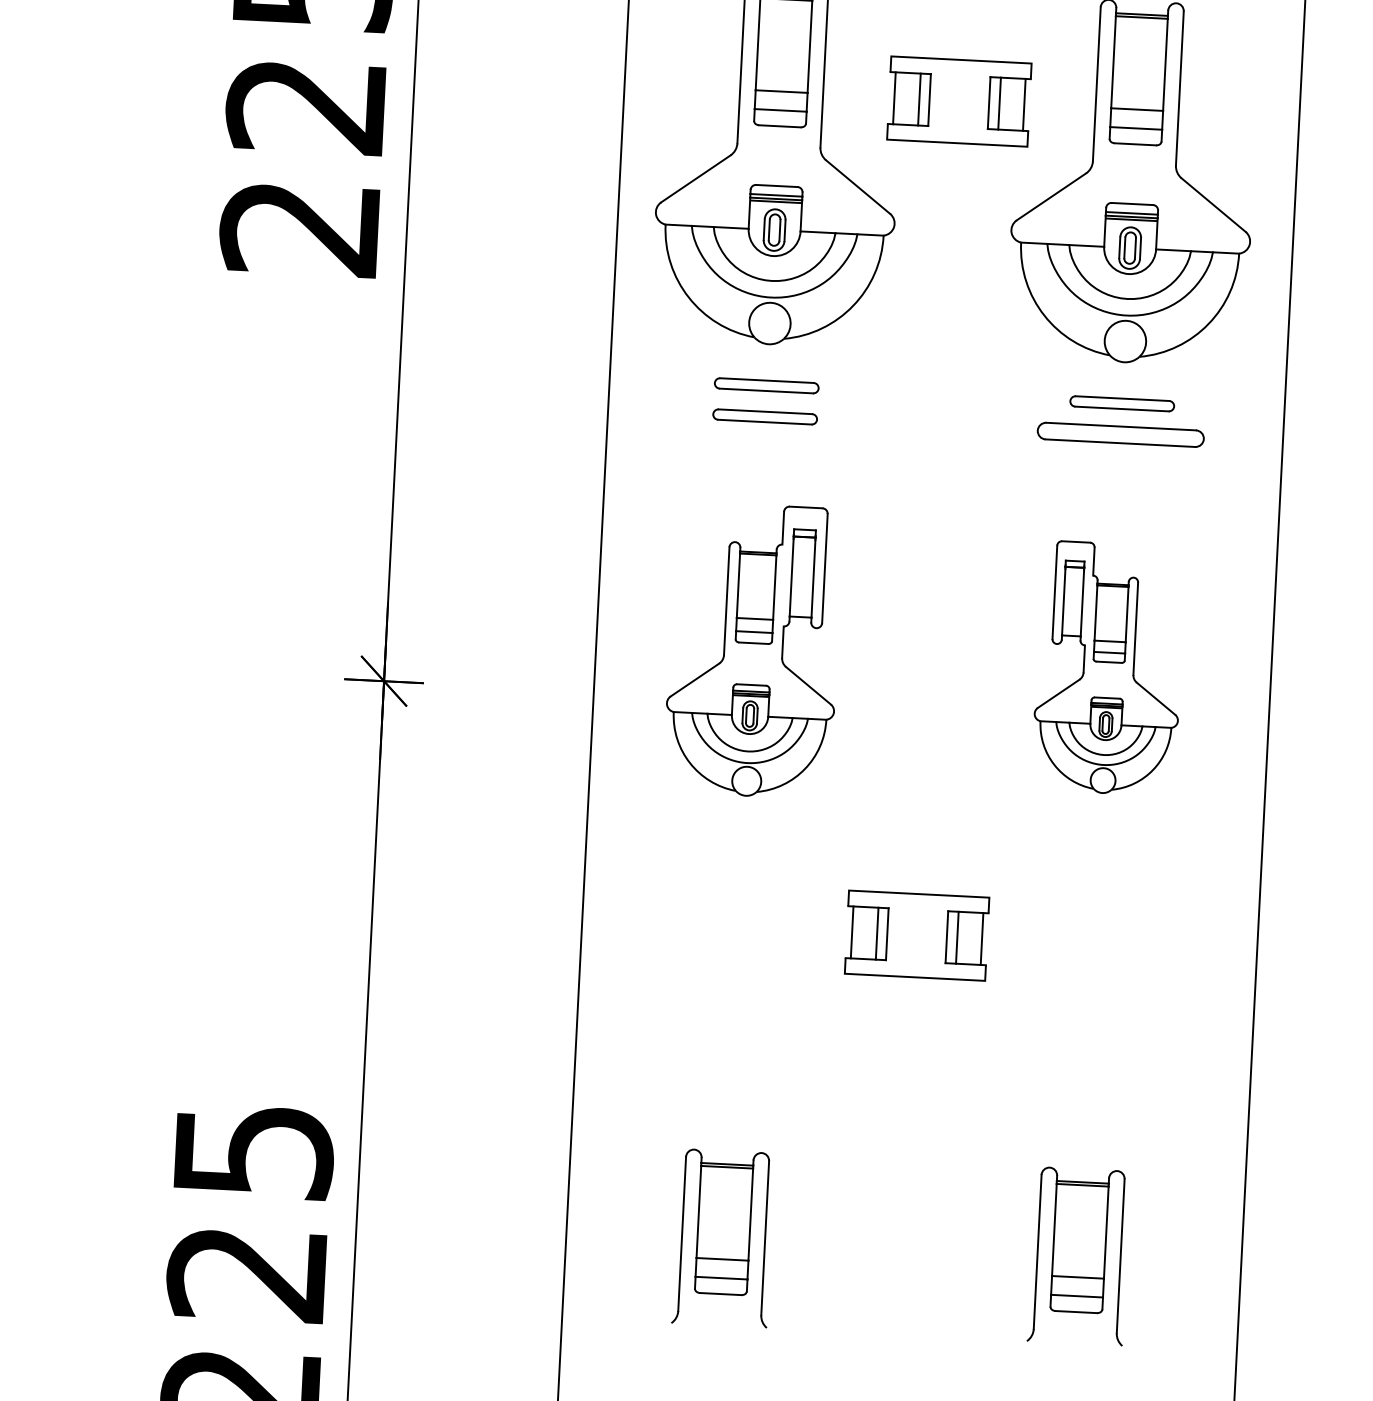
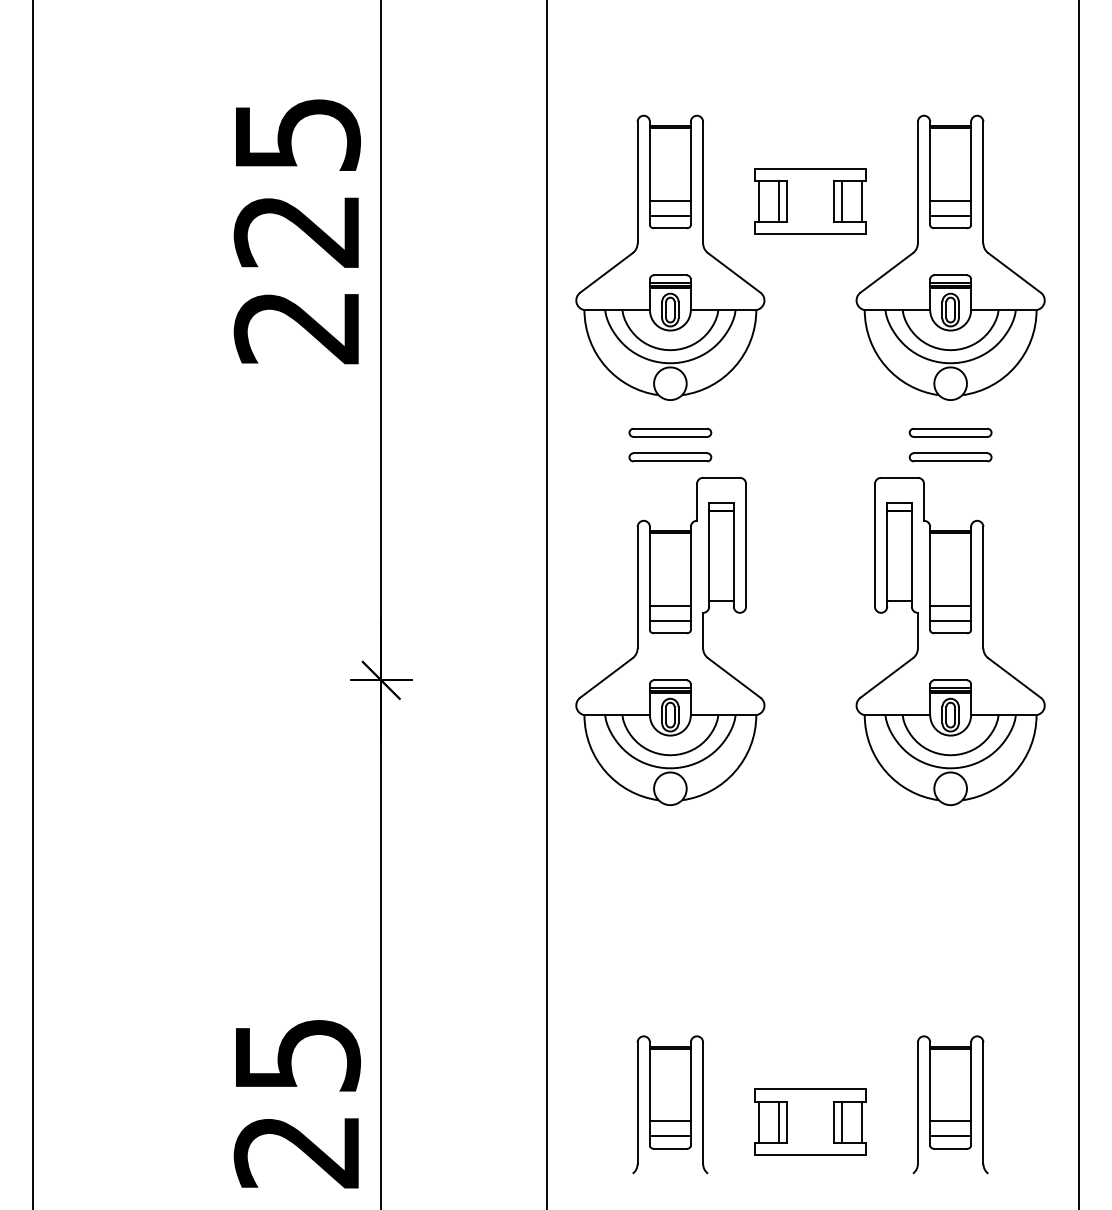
part: (1120, 435) -> (950, 457), size x0.62
part: (753, 650) -> (670, 641), size x1.43
part: (1108, 668) -> (950, 641), size x1.67
part: (917, 934) -> (810, 1121), moved

